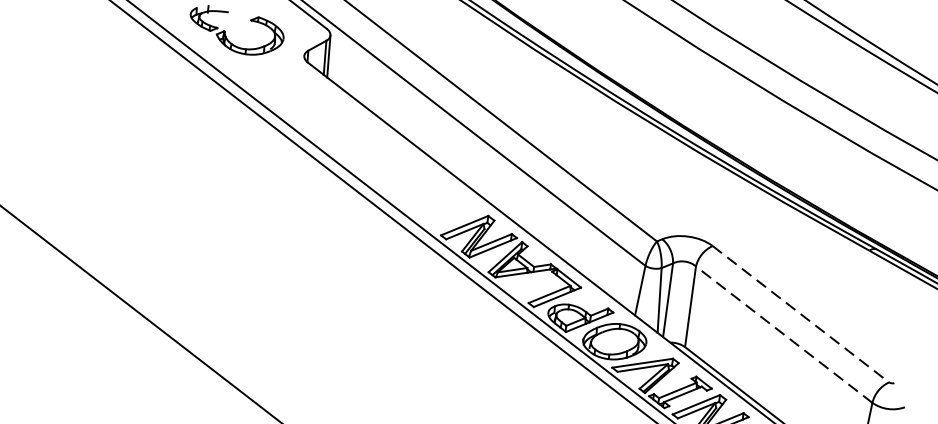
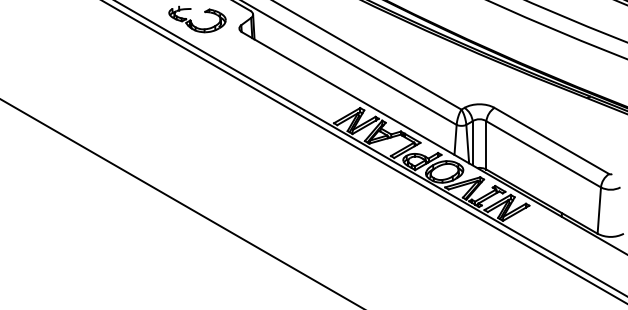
line: (801, 315) -> (552, 141), dashed -> solid
line: (783, 334) -> (543, 154), dashed -> solid

